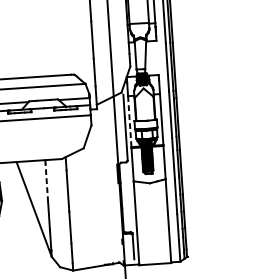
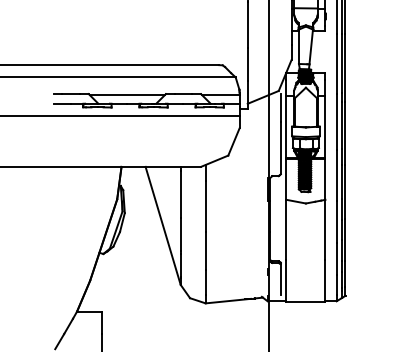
line: (129, 122) -> (286, 127), dashed -> solid
line: (46, 182) -> (180, 194), dashed -> solid

